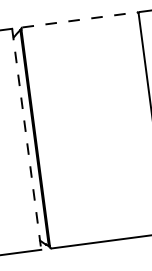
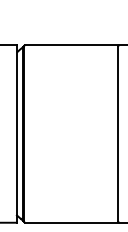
line: (80, 20) -> (71, 45), dashed -> solid
line: (26, 138) -> (16, 133), dashed -> solid

